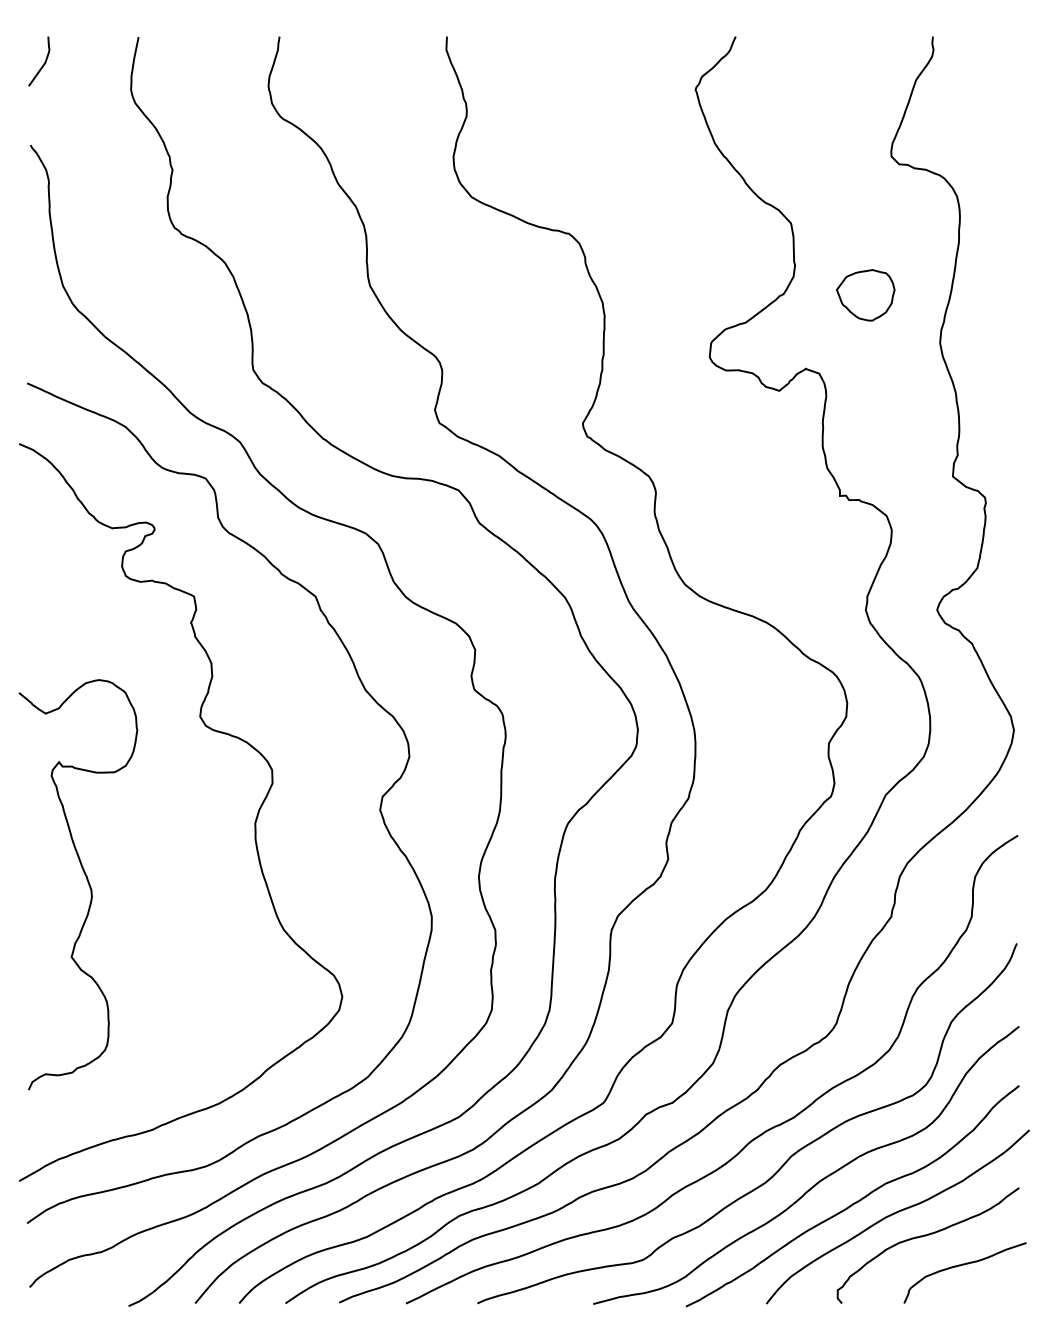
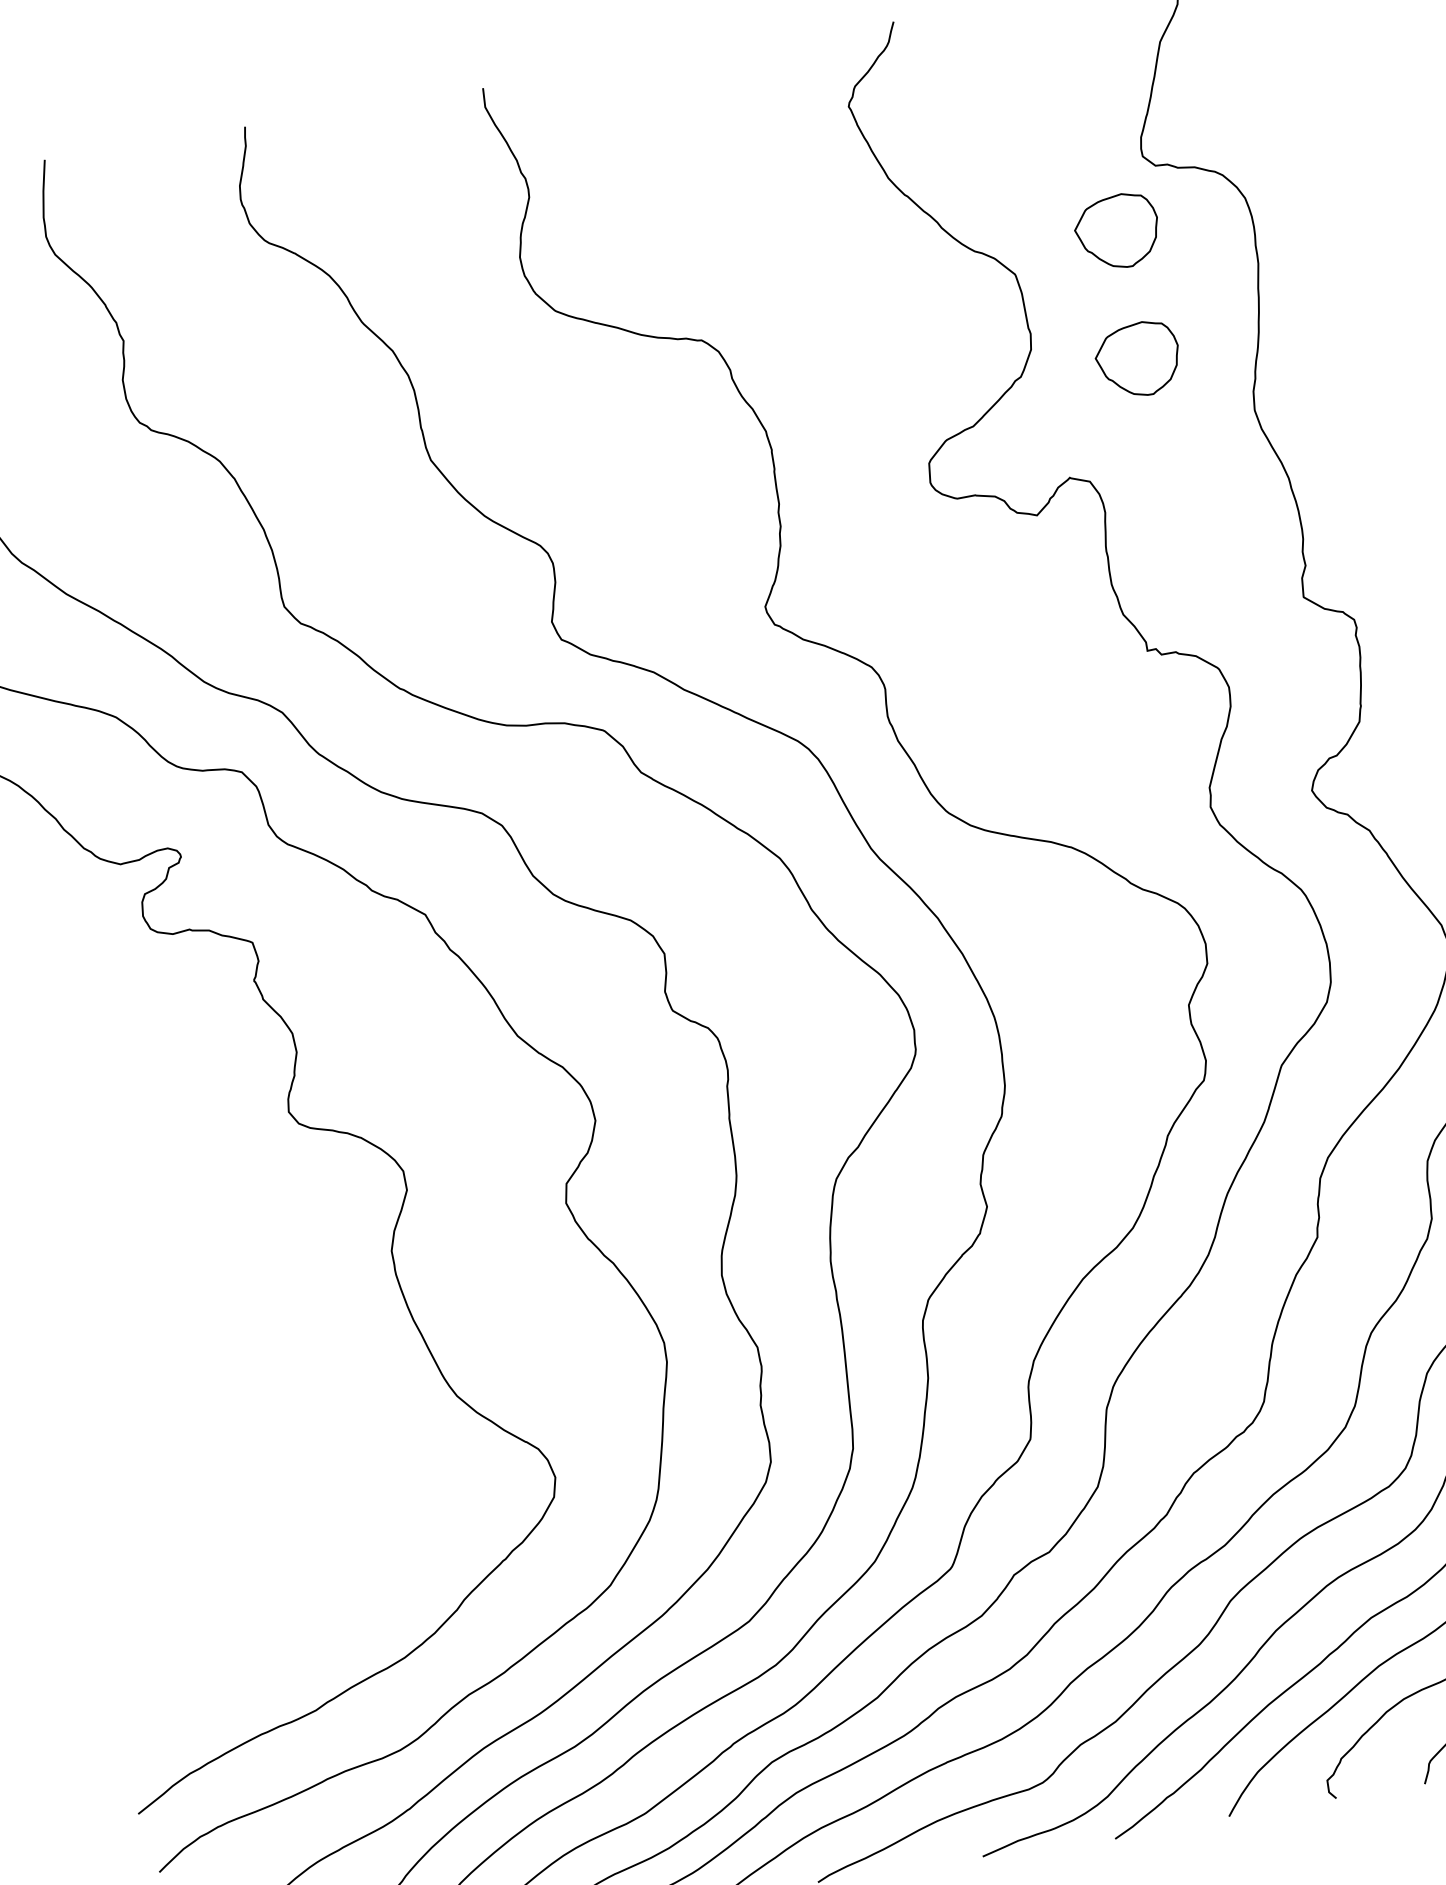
part: (865, 205) -> (1116, 231), added
curve: (87, 882) -> (166, 1373), removed

